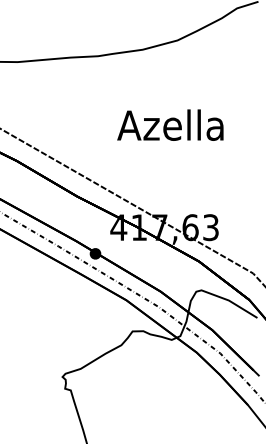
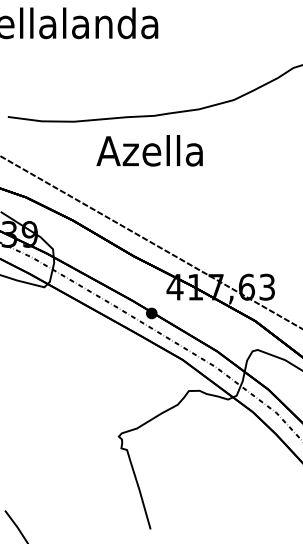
text: (170, 124) -> (149, 150), moved

